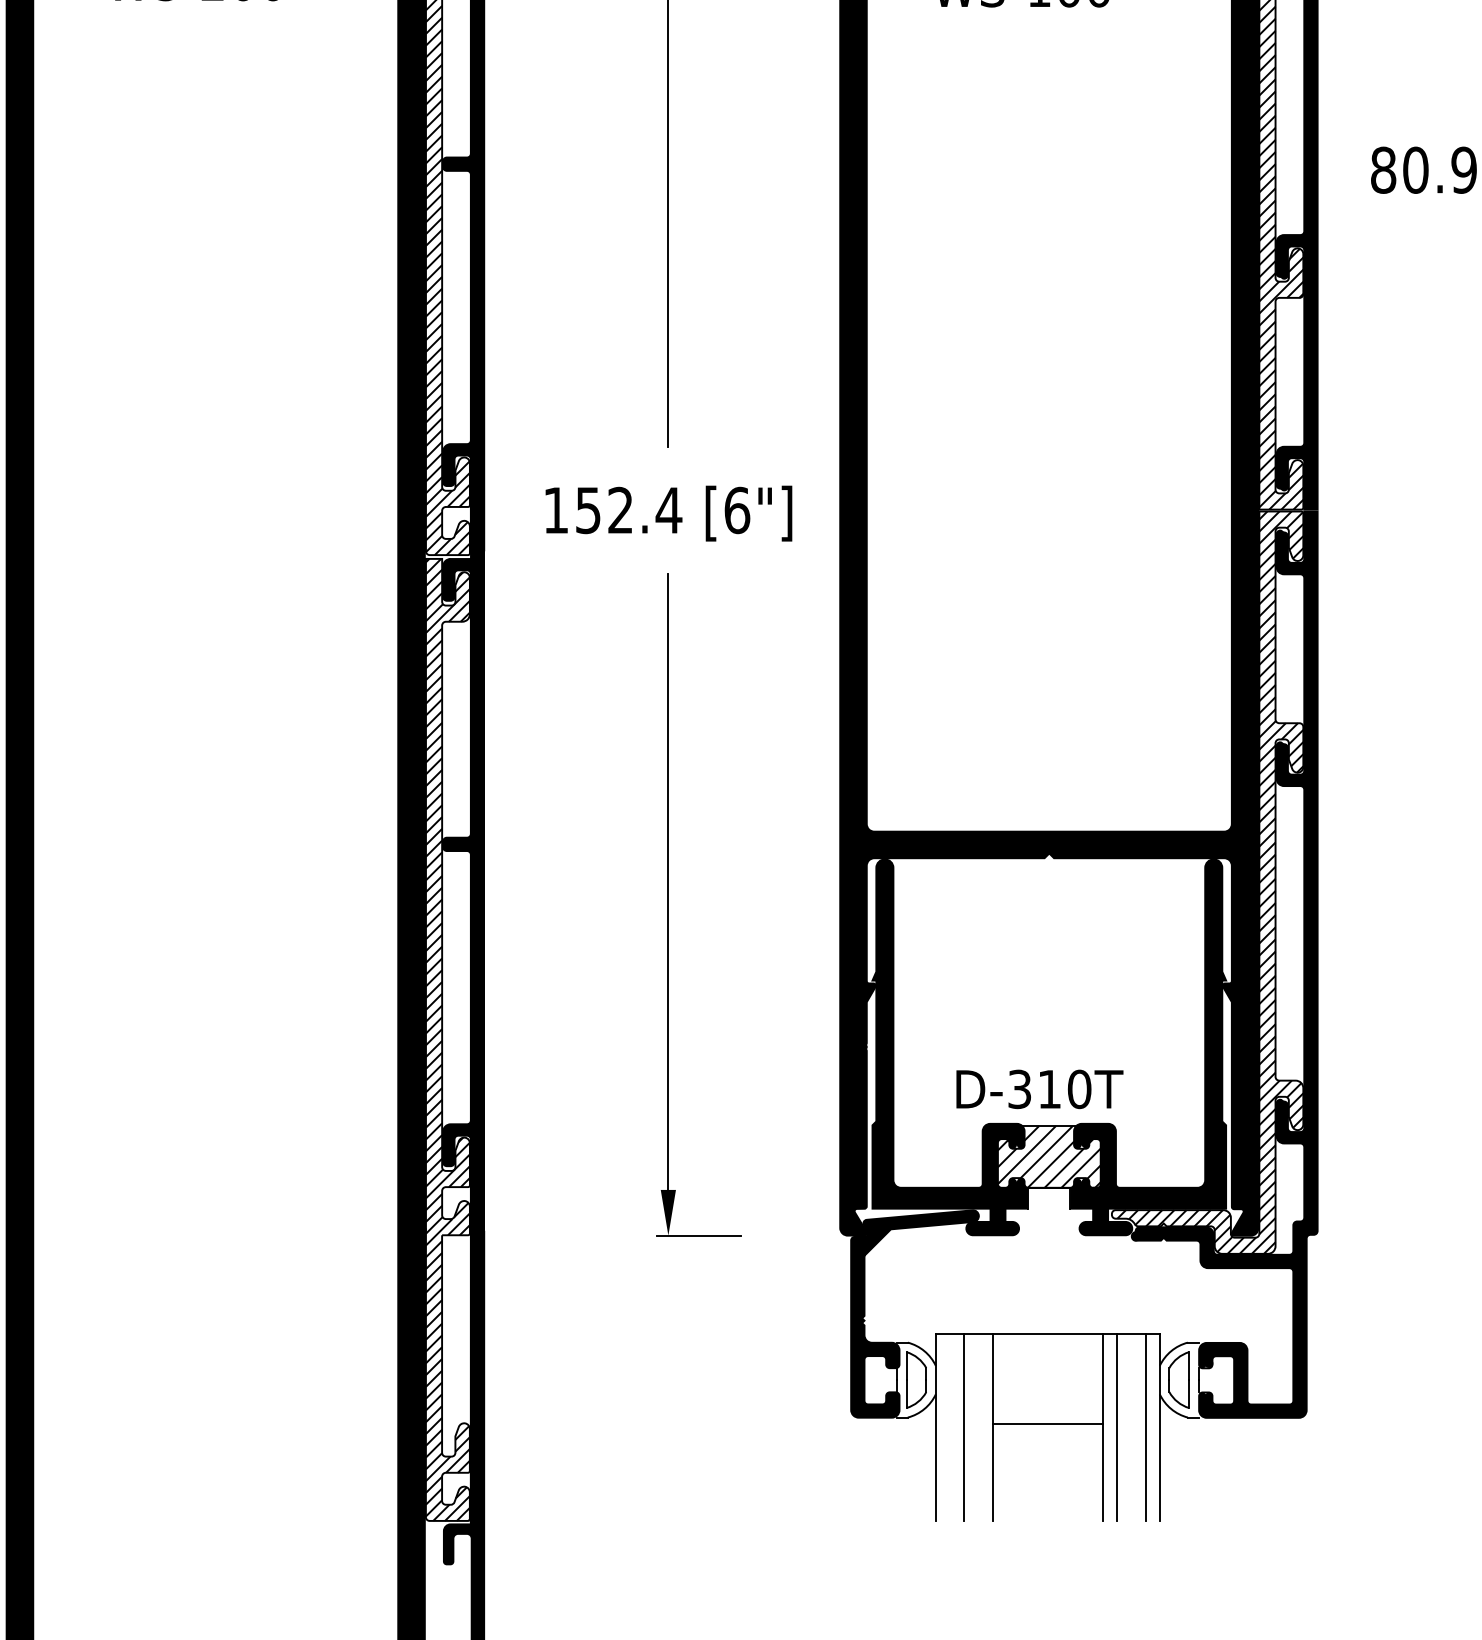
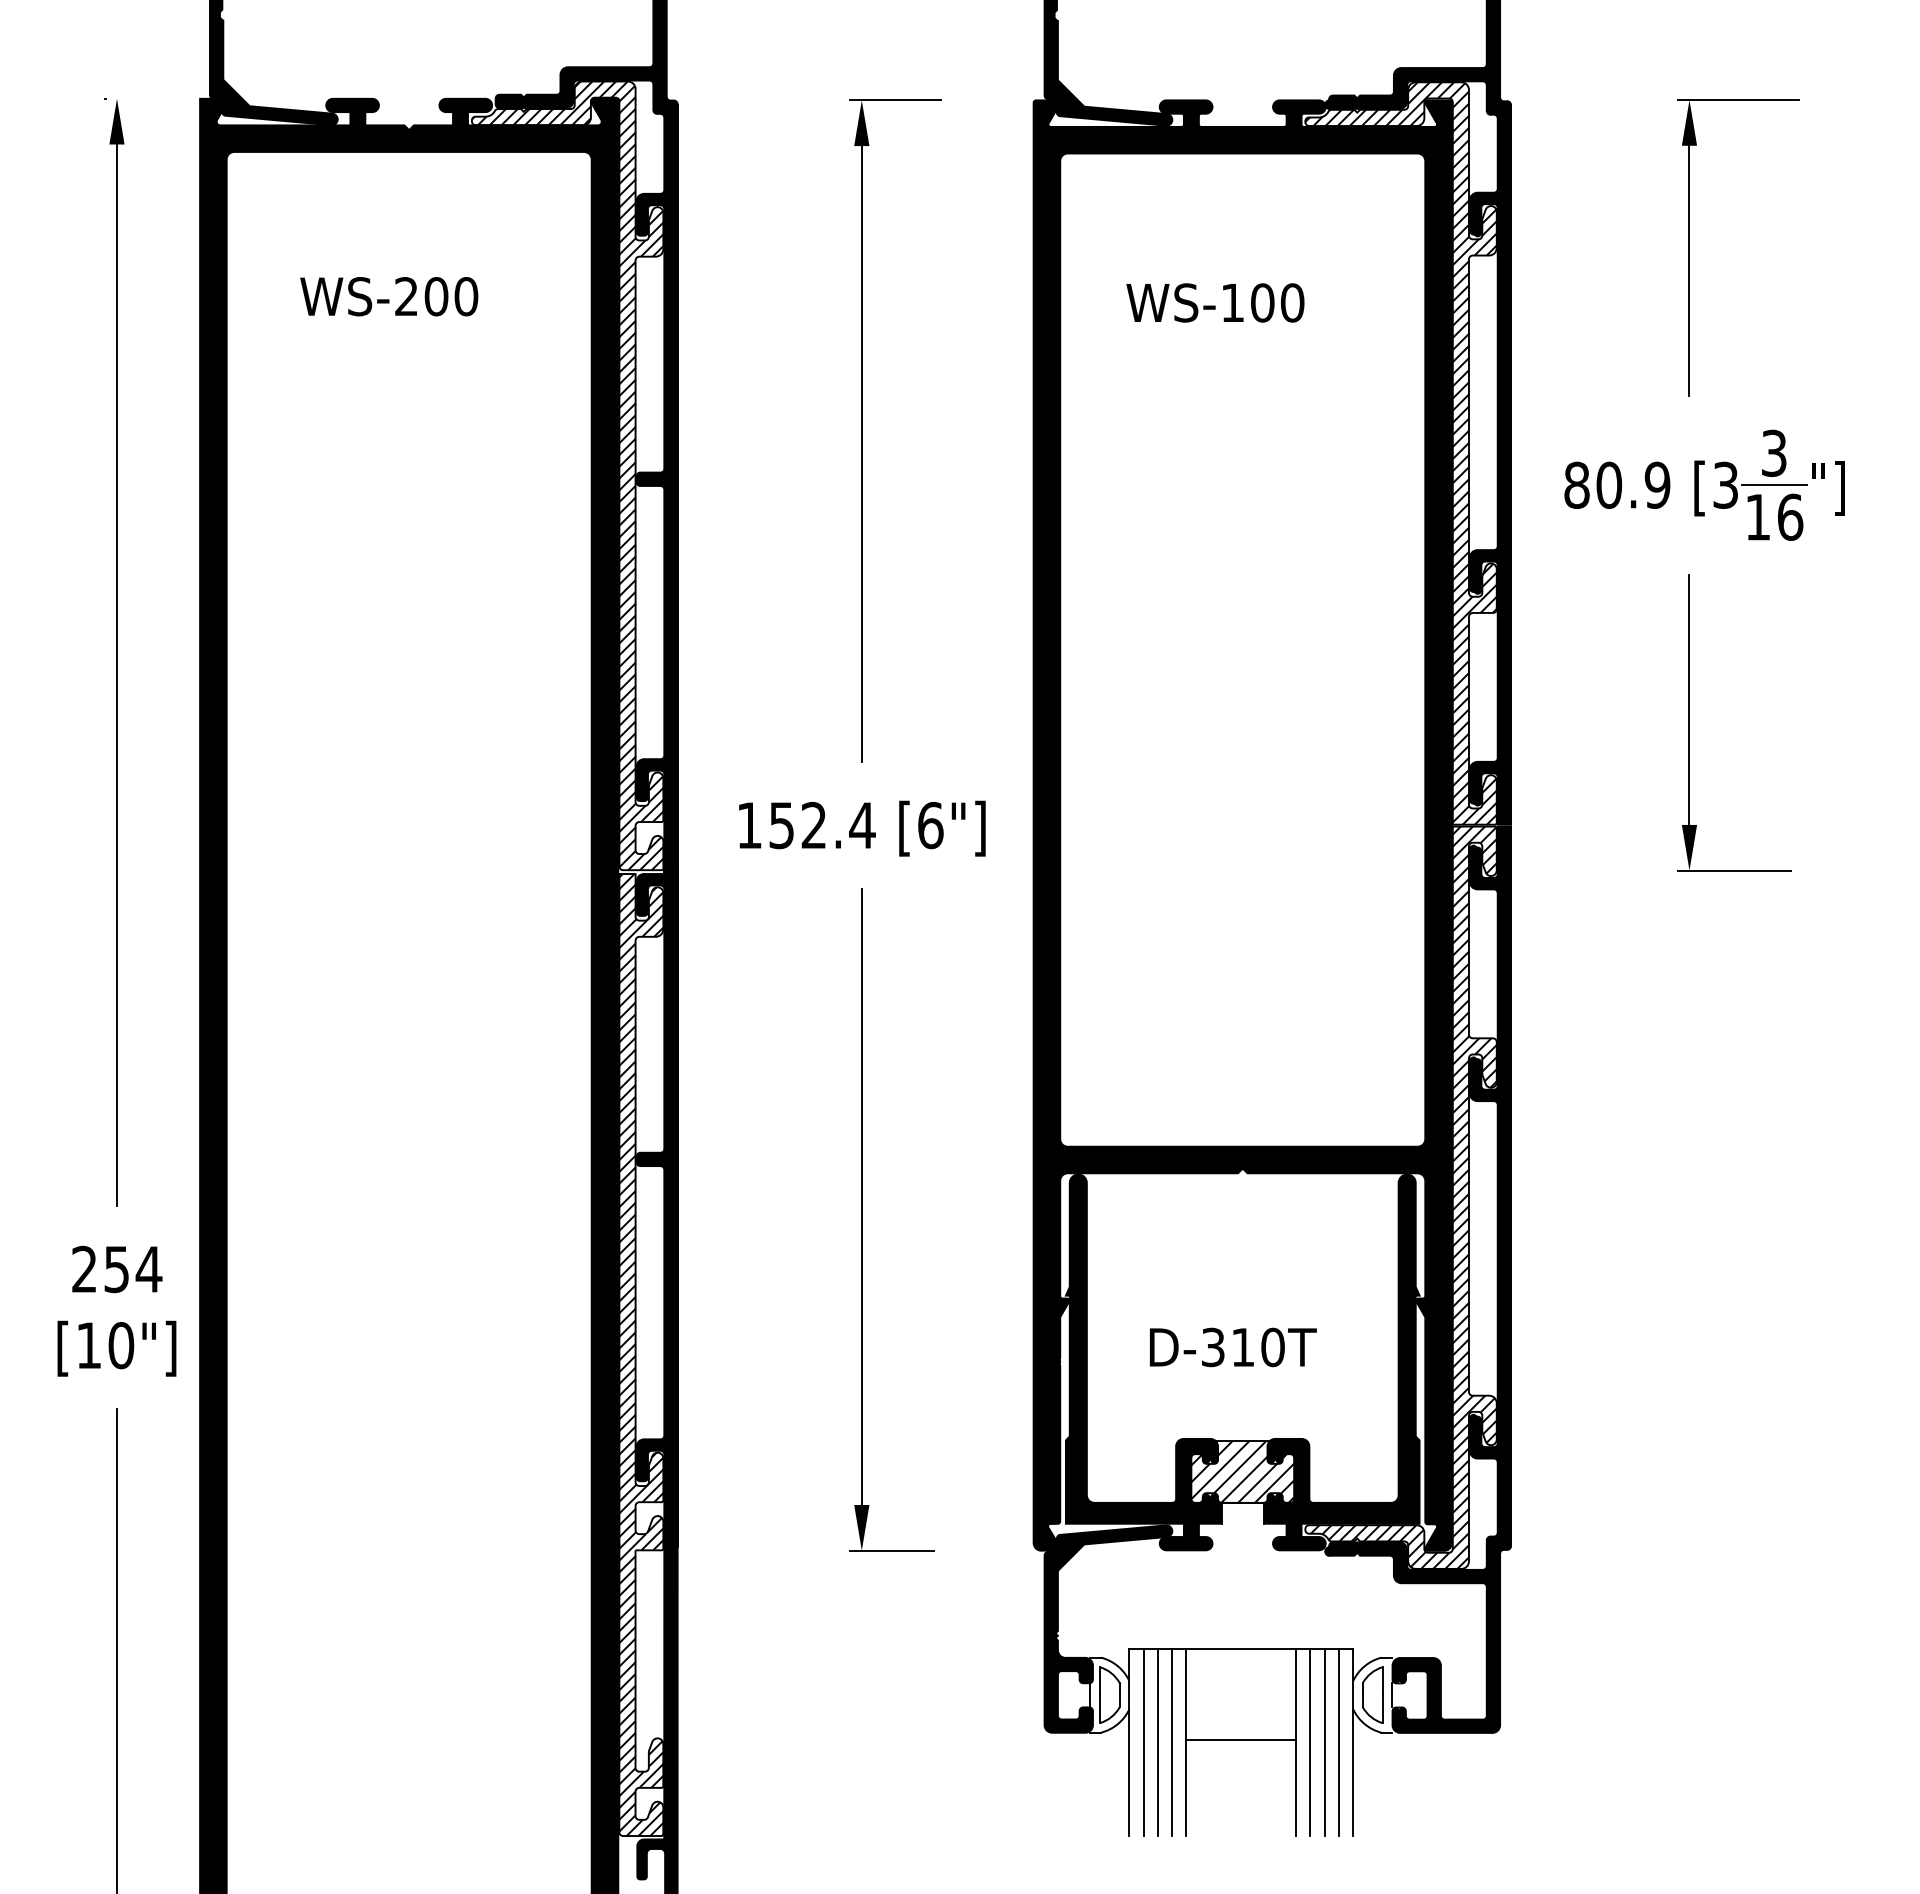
text: (1040, 1089) -> (1233, 1347), moved
line: (950, 1427) -> (1143, 1742), added
line: (979, 1427) -> (1172, 1742), added
line: (1131, 1427) -> (1324, 1742), added

